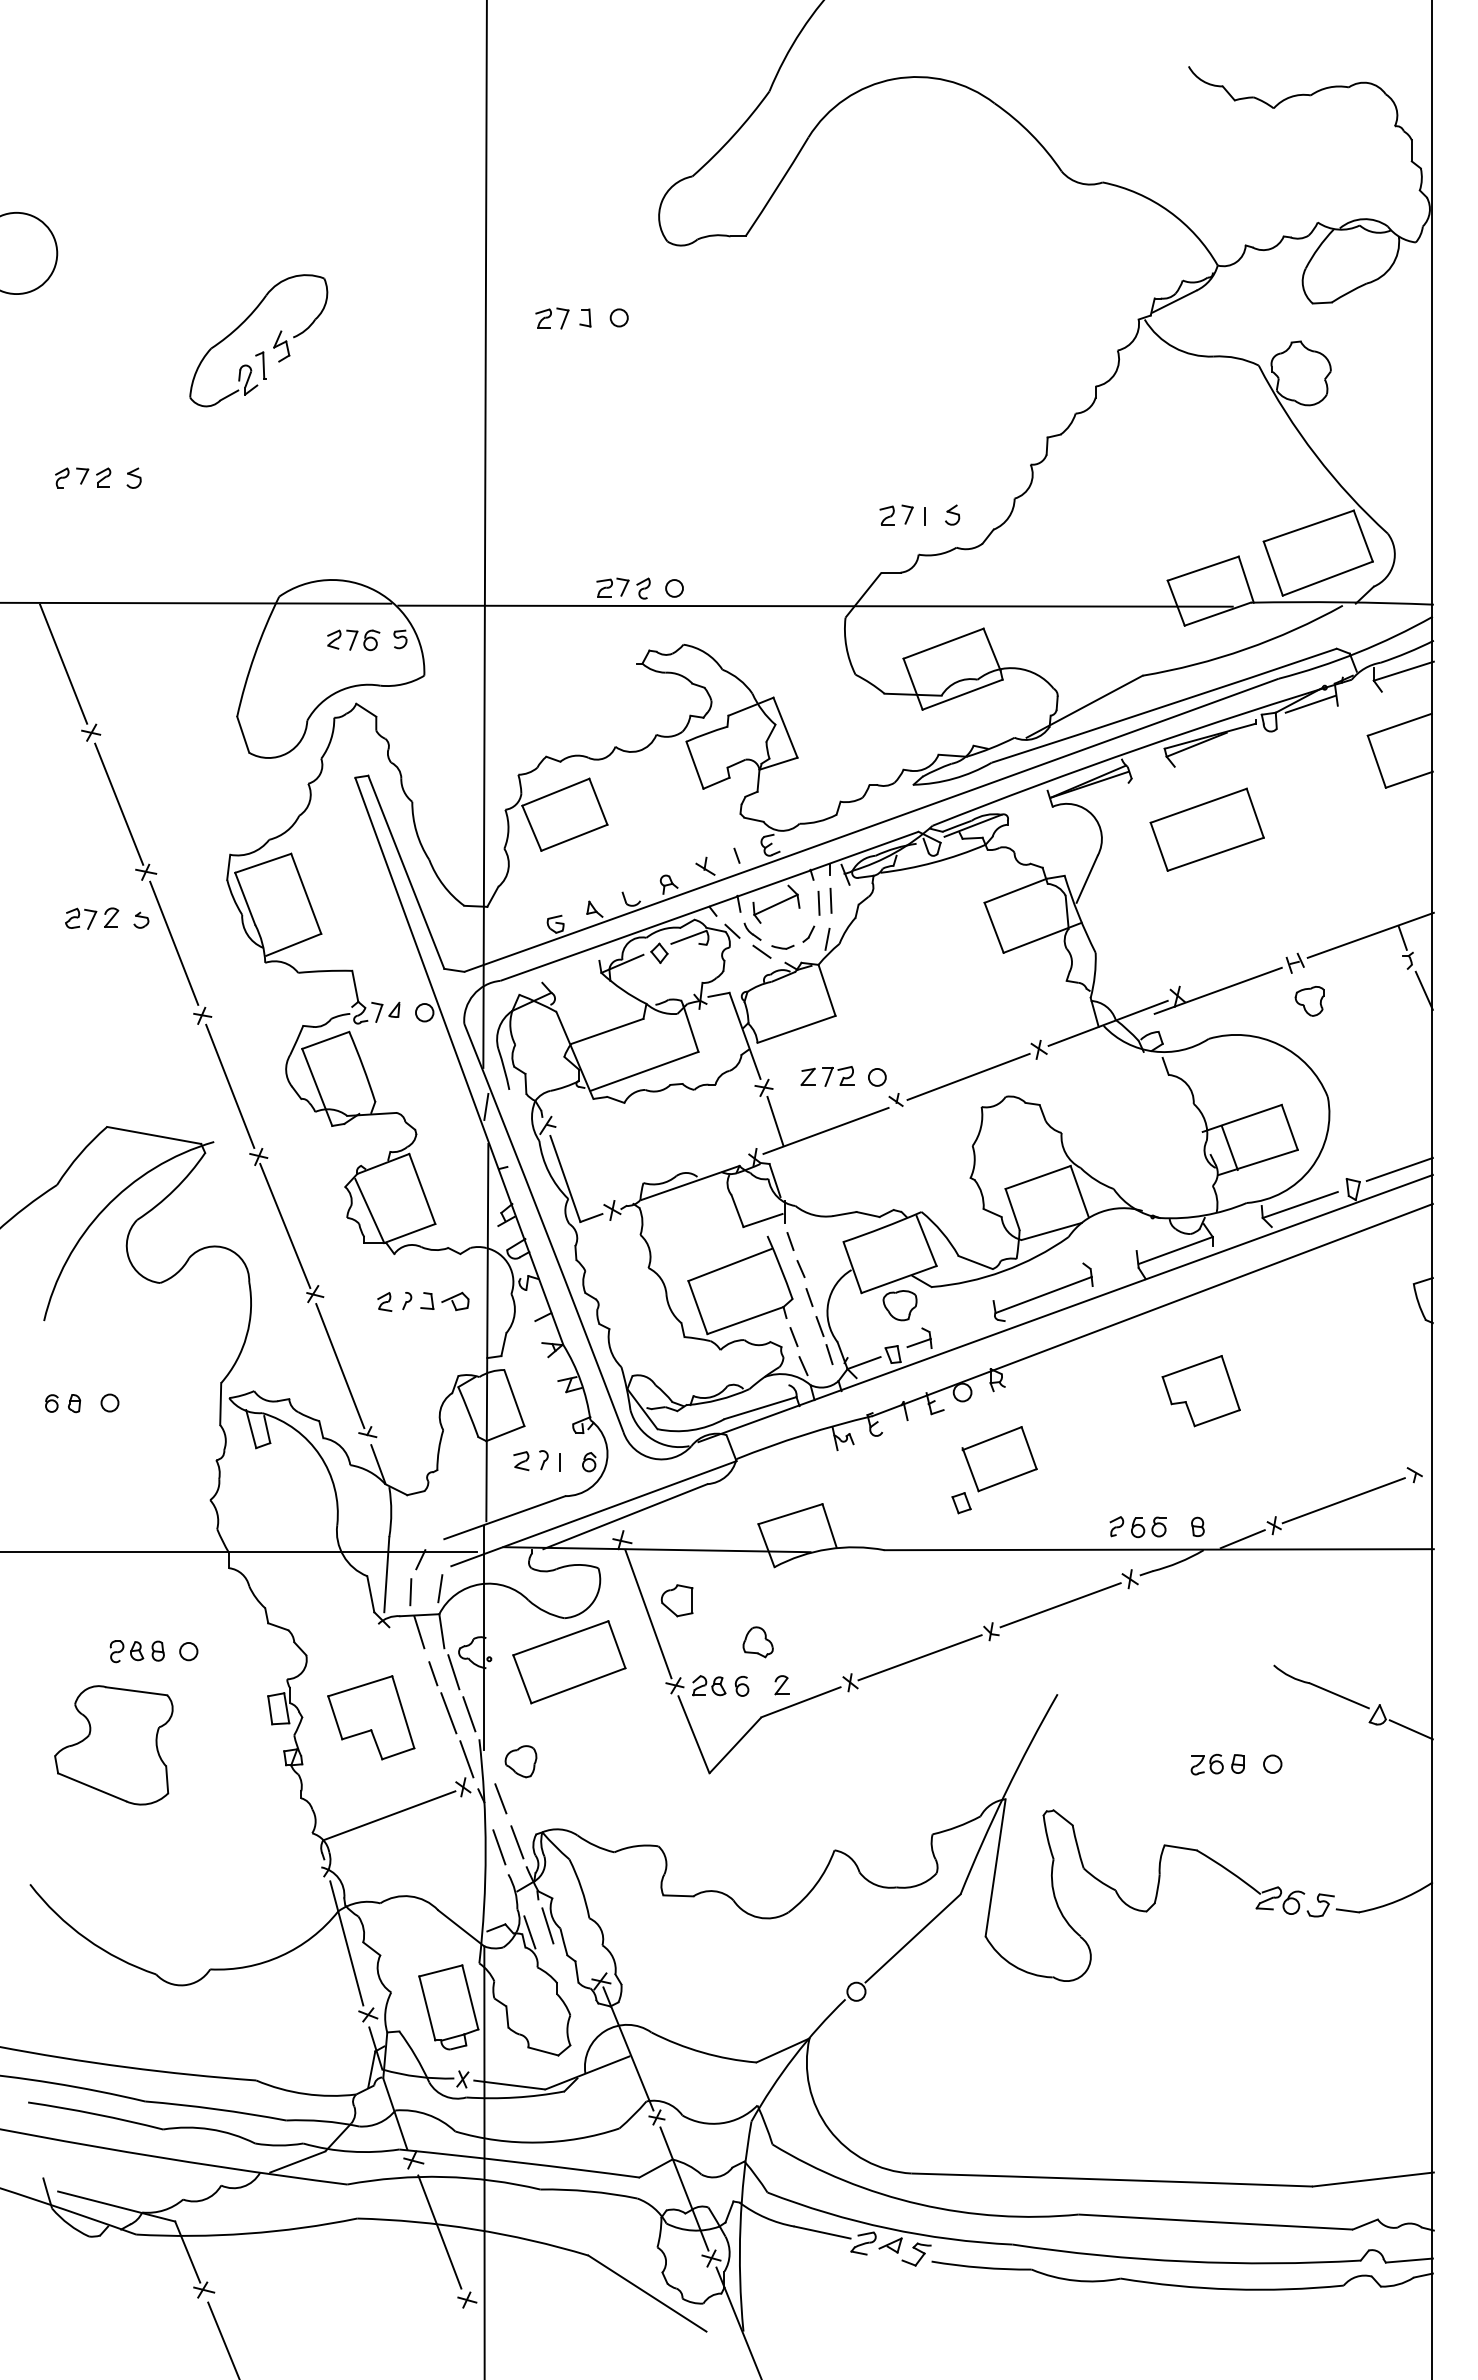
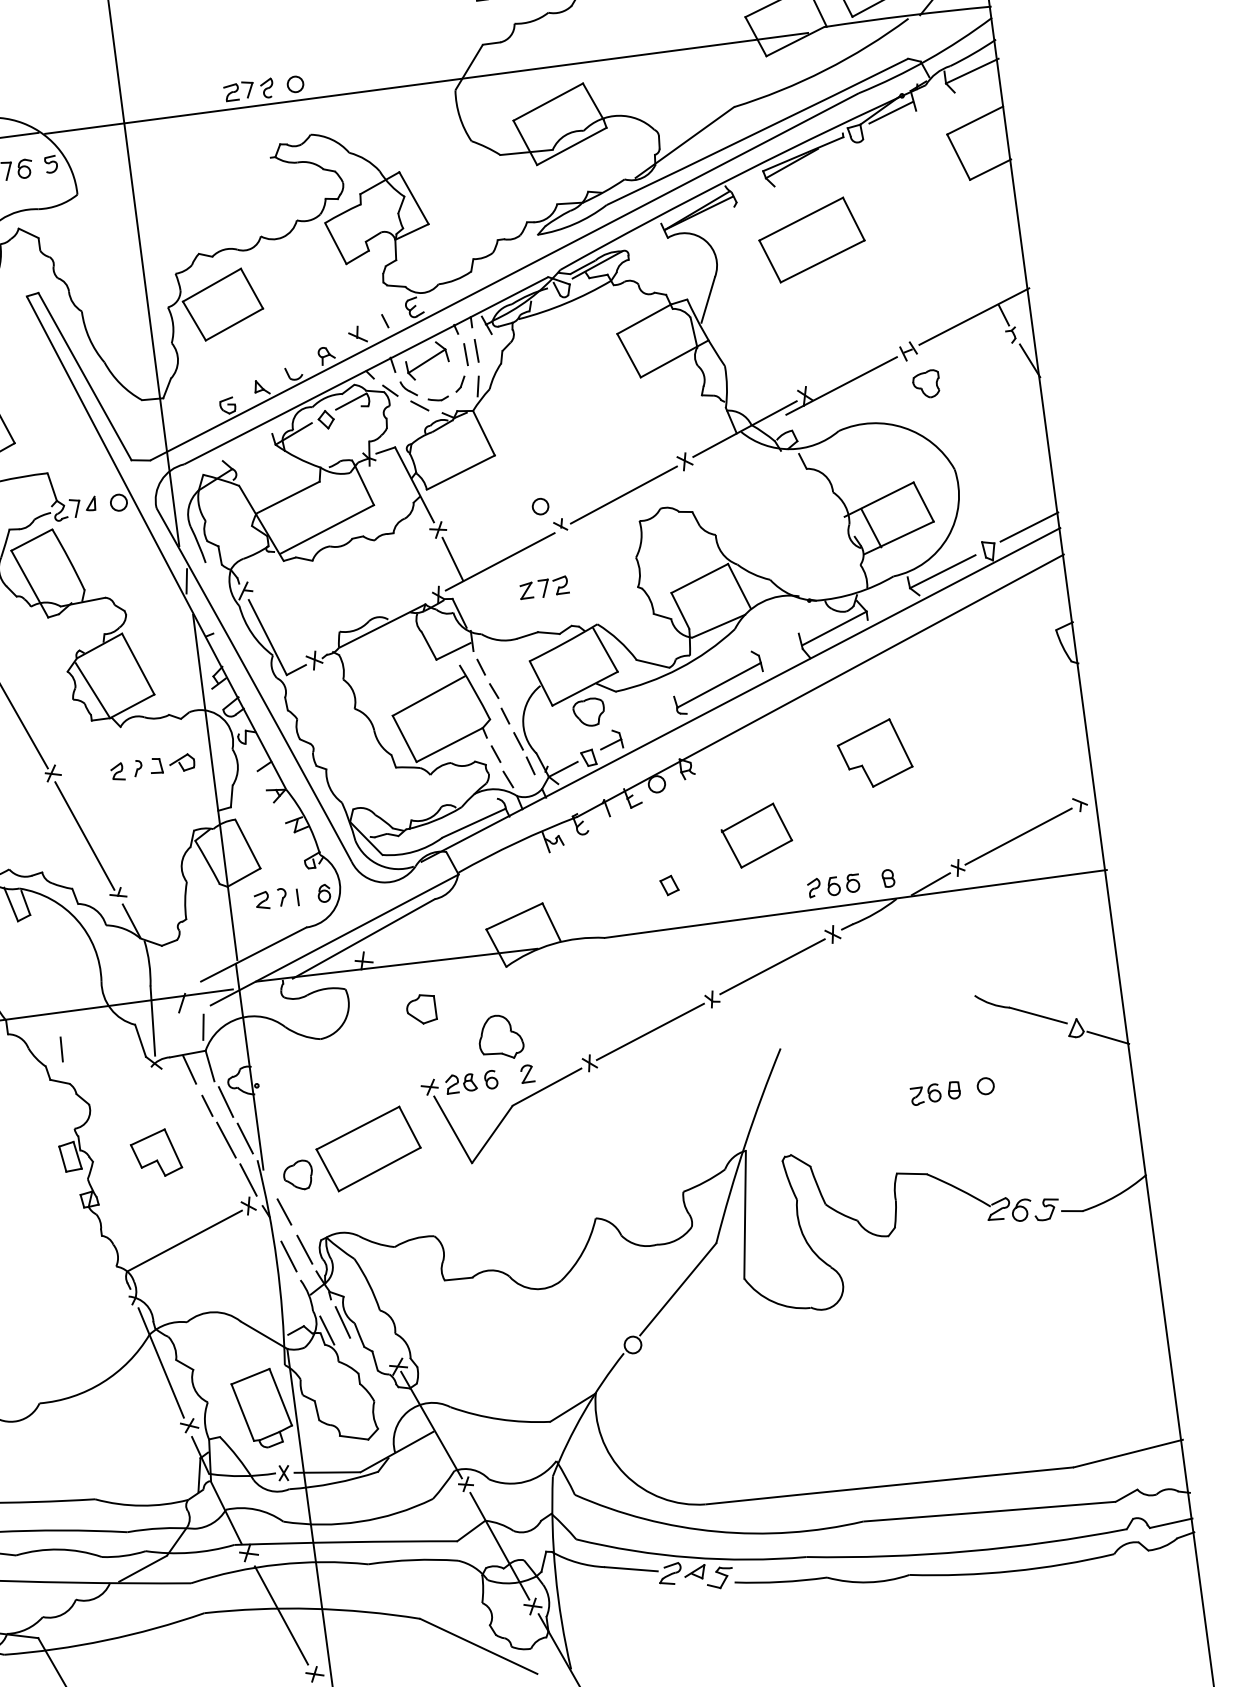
part: (827, 1076) -> (544, 588), moved
part: (999, 1459) -> (756, 836), moved
line: (410, 1592) -> (61, 1049), moved
line: (648, 1614) -> (396, 1025), removed
part: (757, 1642) -> (499, 1037), size x1.6
part: (569, 1662) -> (368, 1149), moved
part: (371, 1717) -> (156, 1153), size x0.6

